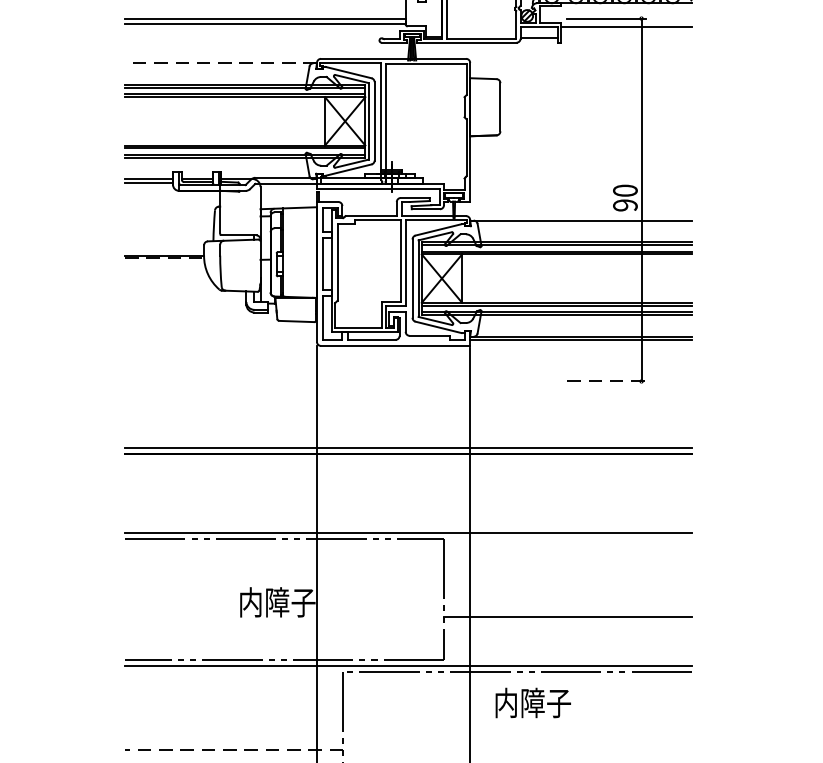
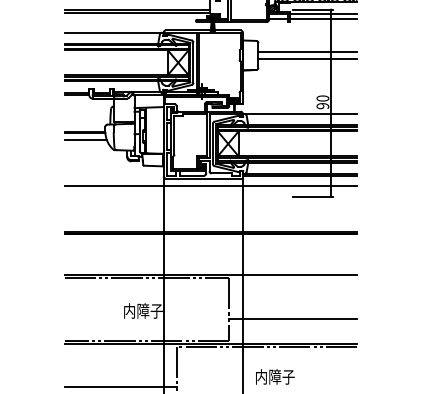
line: (626, 37) -> (323, 19), added
line: (221, 62) -> (114, 32), dashed -> solid
line: (595, 99) -> (307, 51), added
line: (595, 113) -> (307, 58), added
line: (165, 258) -> (85, 133), dashed -> solid
line: (165, 272) -> (85, 140), added
line: (407, 361) -> (210, 186), added
line: (607, 380) -> (313, 196), dashed -> solid
text: (533, 702) -> (275, 376), moved
line: (233, 750) -> (120, 387), dashed -> solid

